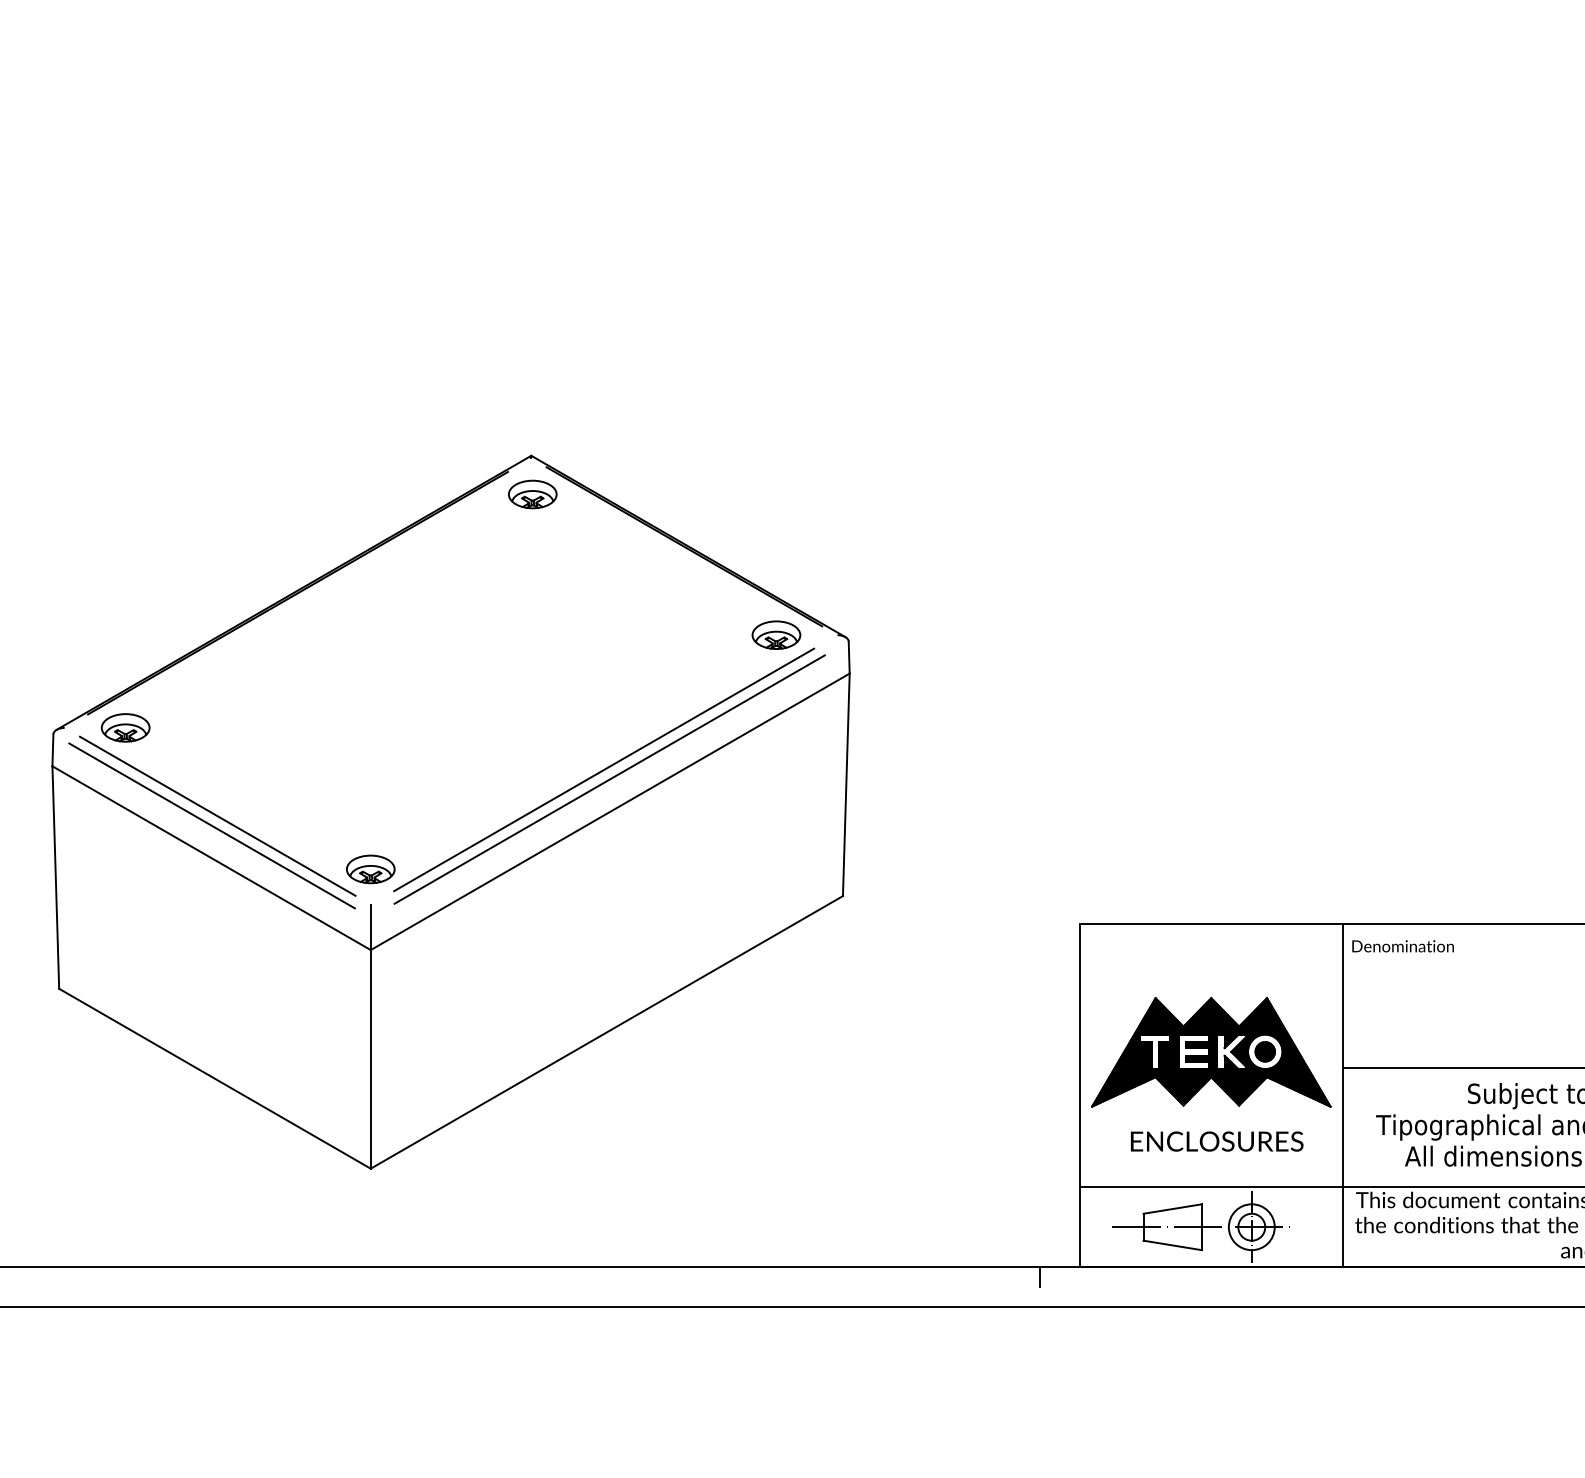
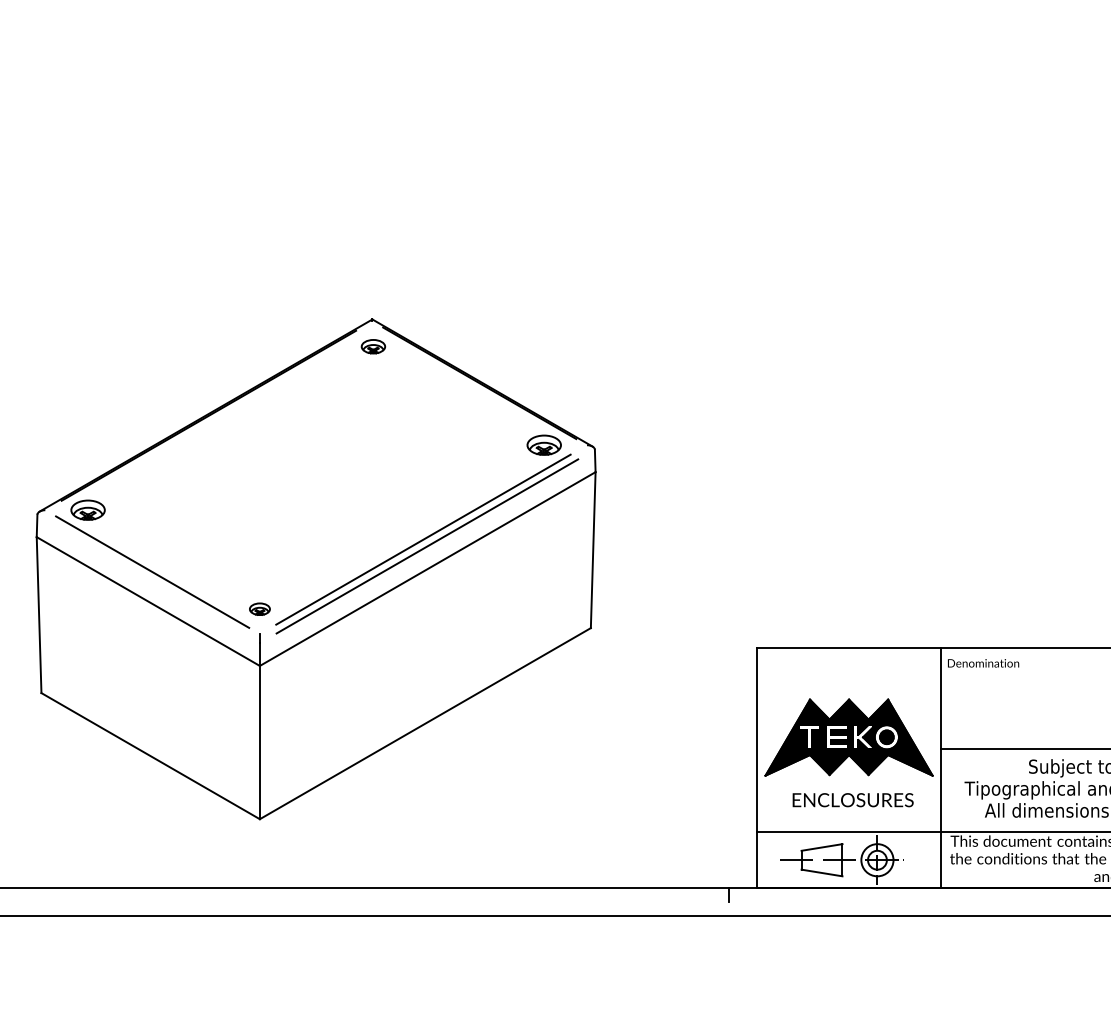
part: (532, 494) -> (373, 346), size x0.7
line: (211, 825) -> (148, 578), removed
part: (370, 868) -> (259, 608), size x0.6

